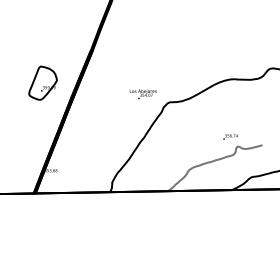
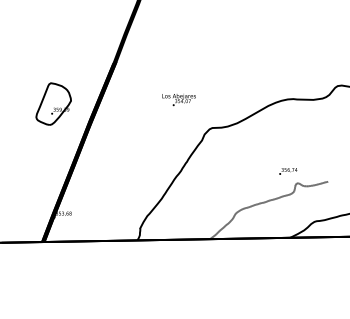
text: (142, 94) -> (178, 100), moved

